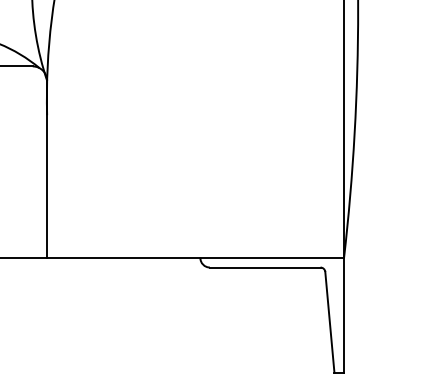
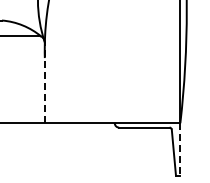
line: (46, 168) -> (44, 82), solid -> dashed
line: (344, 315) -> (180, 149), solid -> dashed

